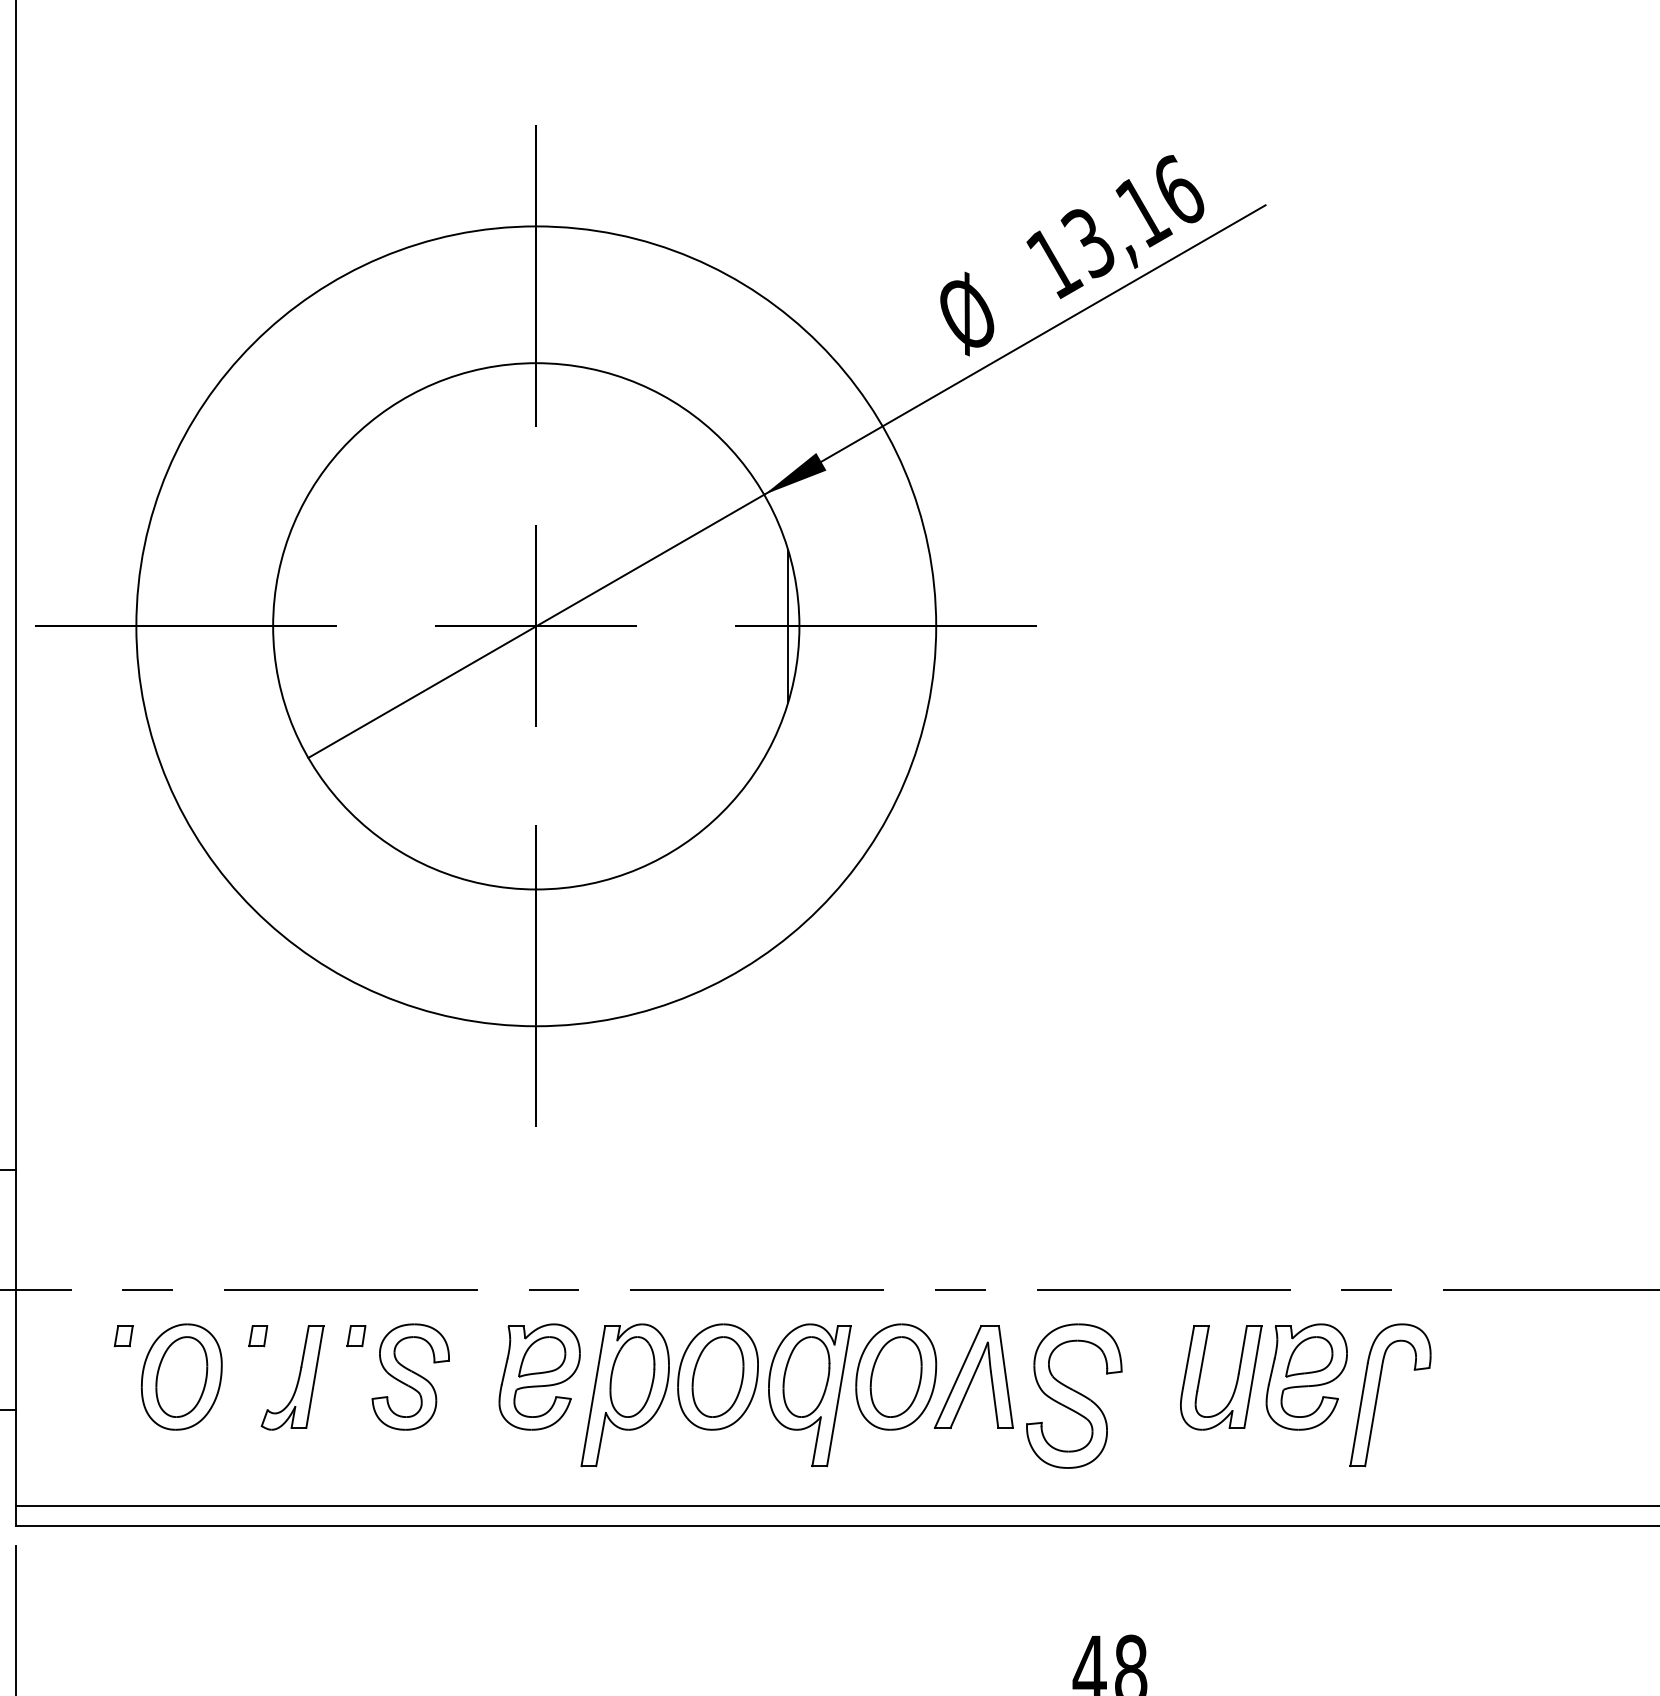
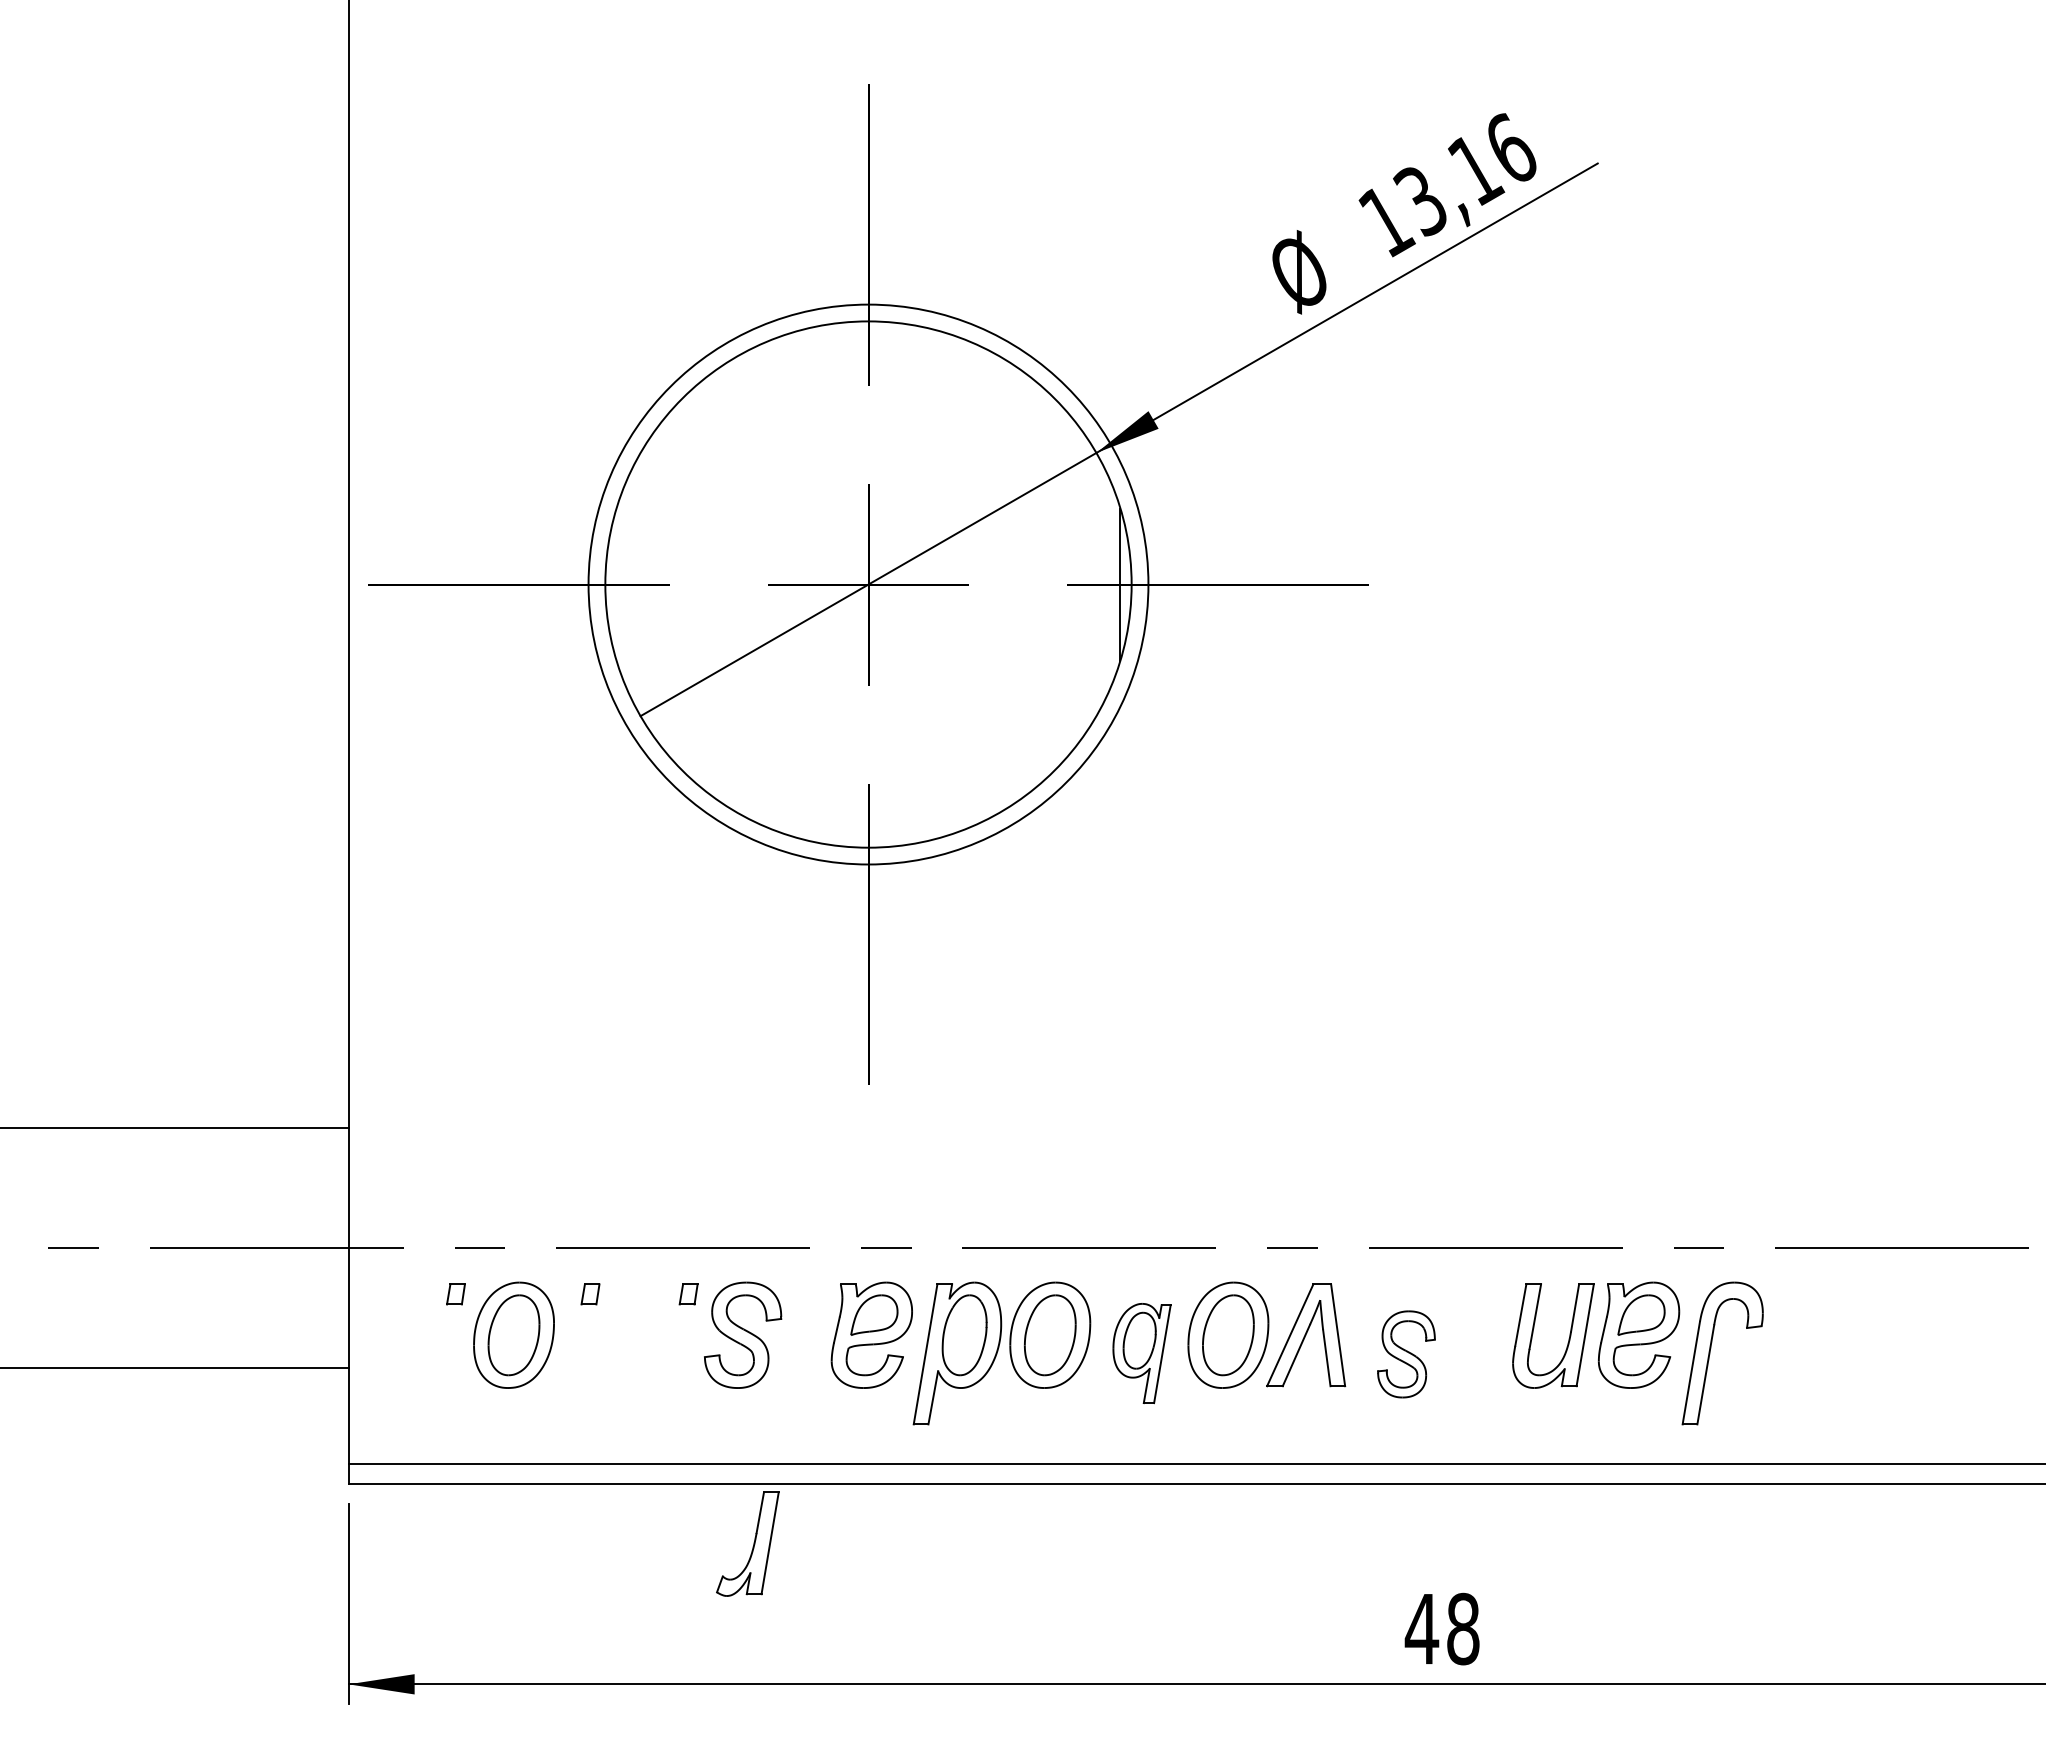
circle: (536, 626) -> (868, 584), size x0.7
part: (292, 1377) -> (747, 1543), moved
part: (809, 1395) -> (1141, 1353), size x0.7
part: (1074, 1396) -> (1406, 1354), size x0.6

